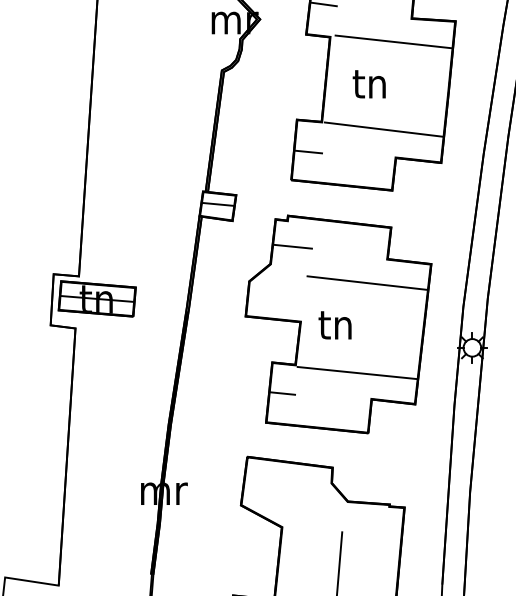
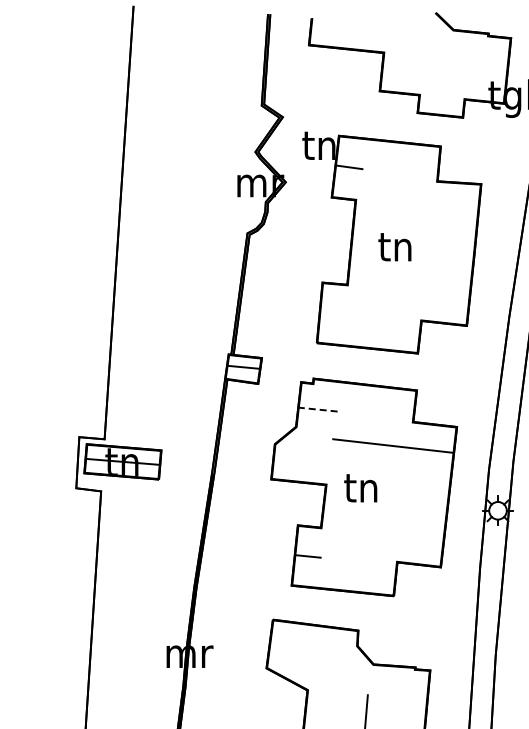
line: (393, 41) -> (419, 204), removed
line: (383, 129) -> (409, 292), removed
line: (307, 151) -> (333, 314), removed
line: (292, 246) -> (318, 409), solid -> dashed
line: (356, 372) -> (382, 535), removed

